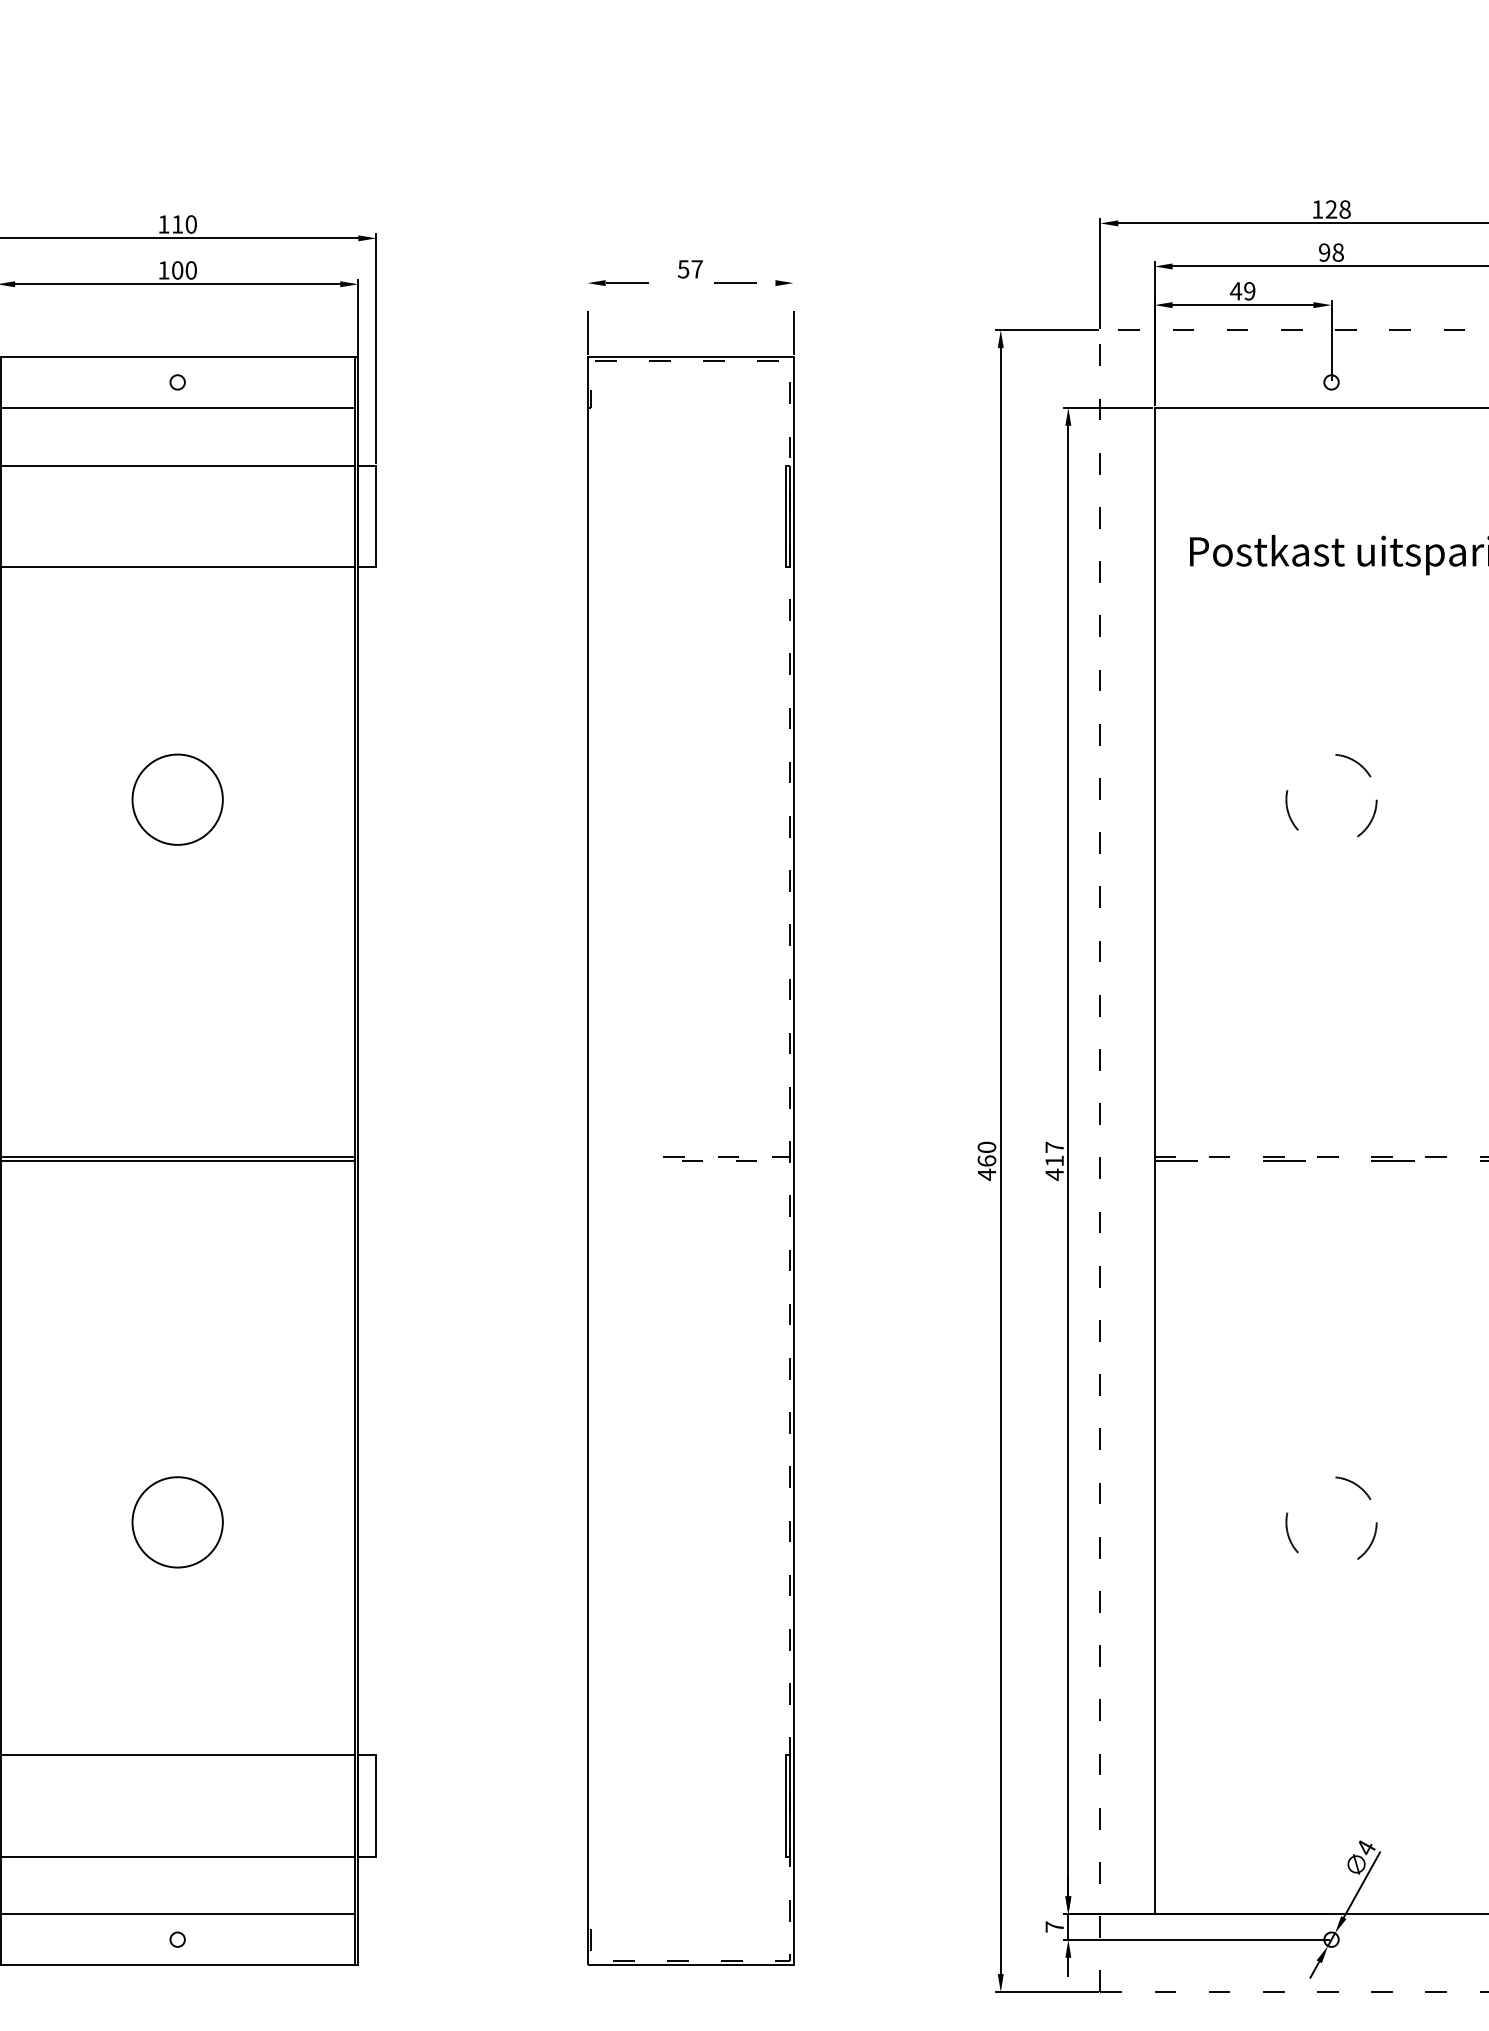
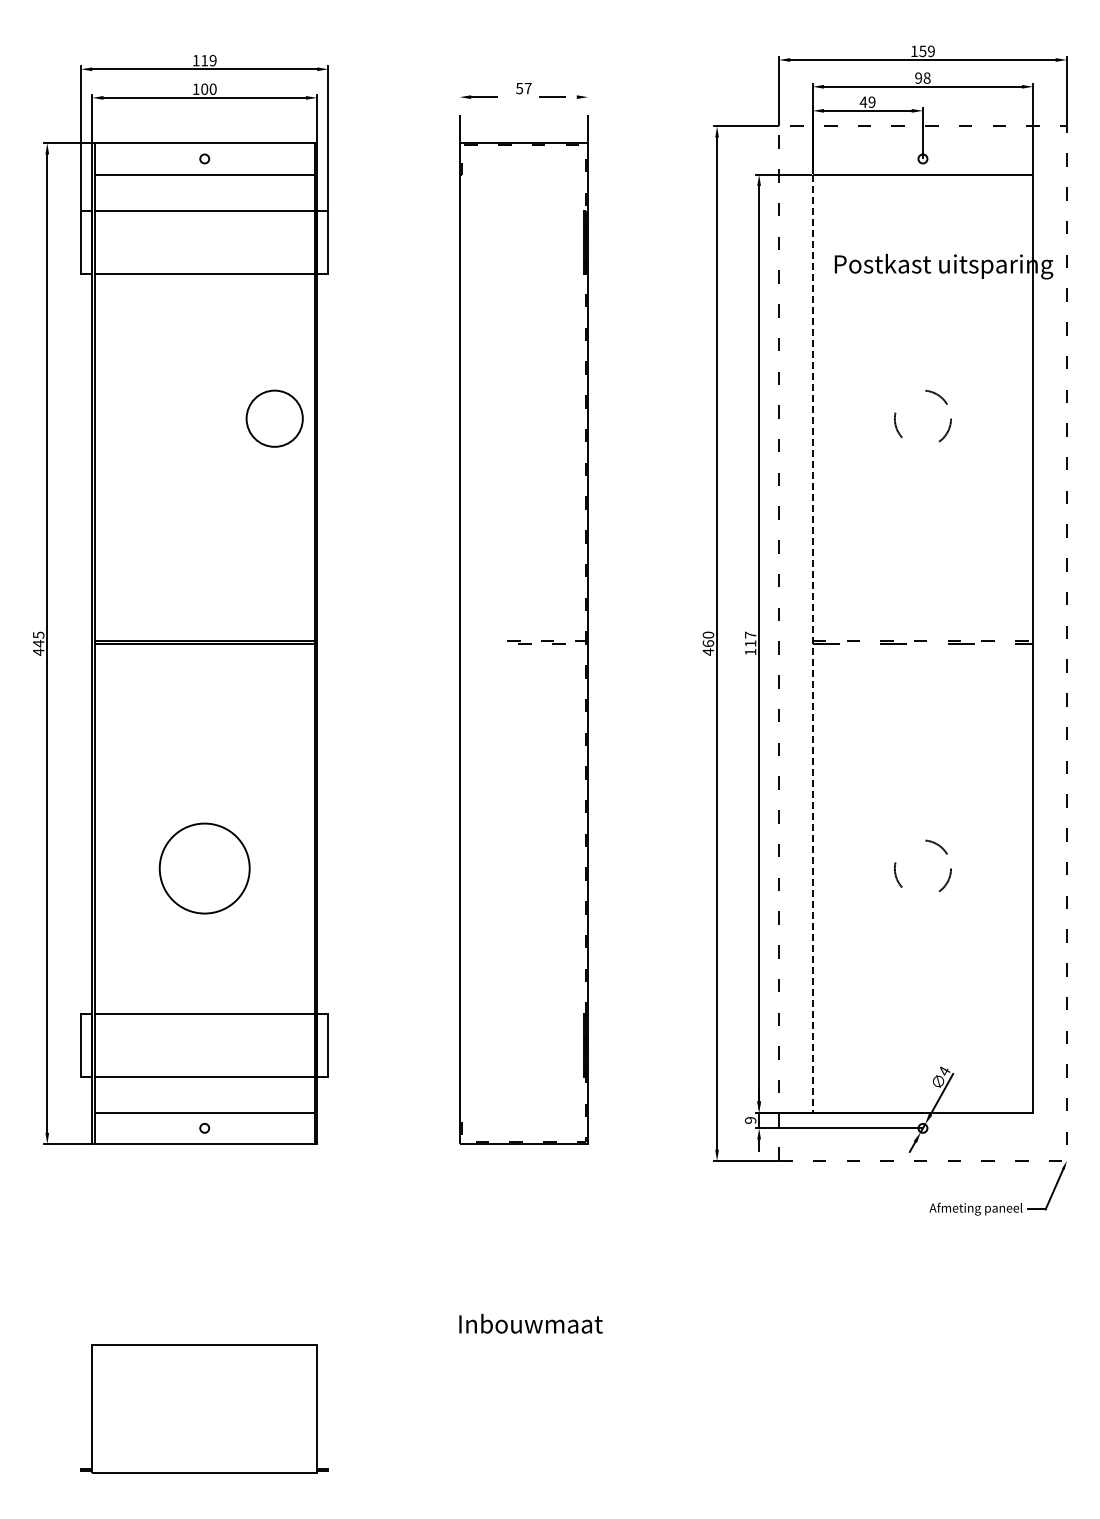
text: (1337, 209) -> (926, 51), 128 -> 159
text: (190, 224) -> (212, 60), 110 -> 119
circle: (177, 799) -> (274, 418), moved
line: (1154, 1160) -> (812, 643), solid -> dashed
text: (1054, 1175) -> (750, 652), 417 -> 117
circle: (177, 1522) -> (204, 868), size x1.6
text: (1054, 1927) -> (750, 1120), 7 -> 9

